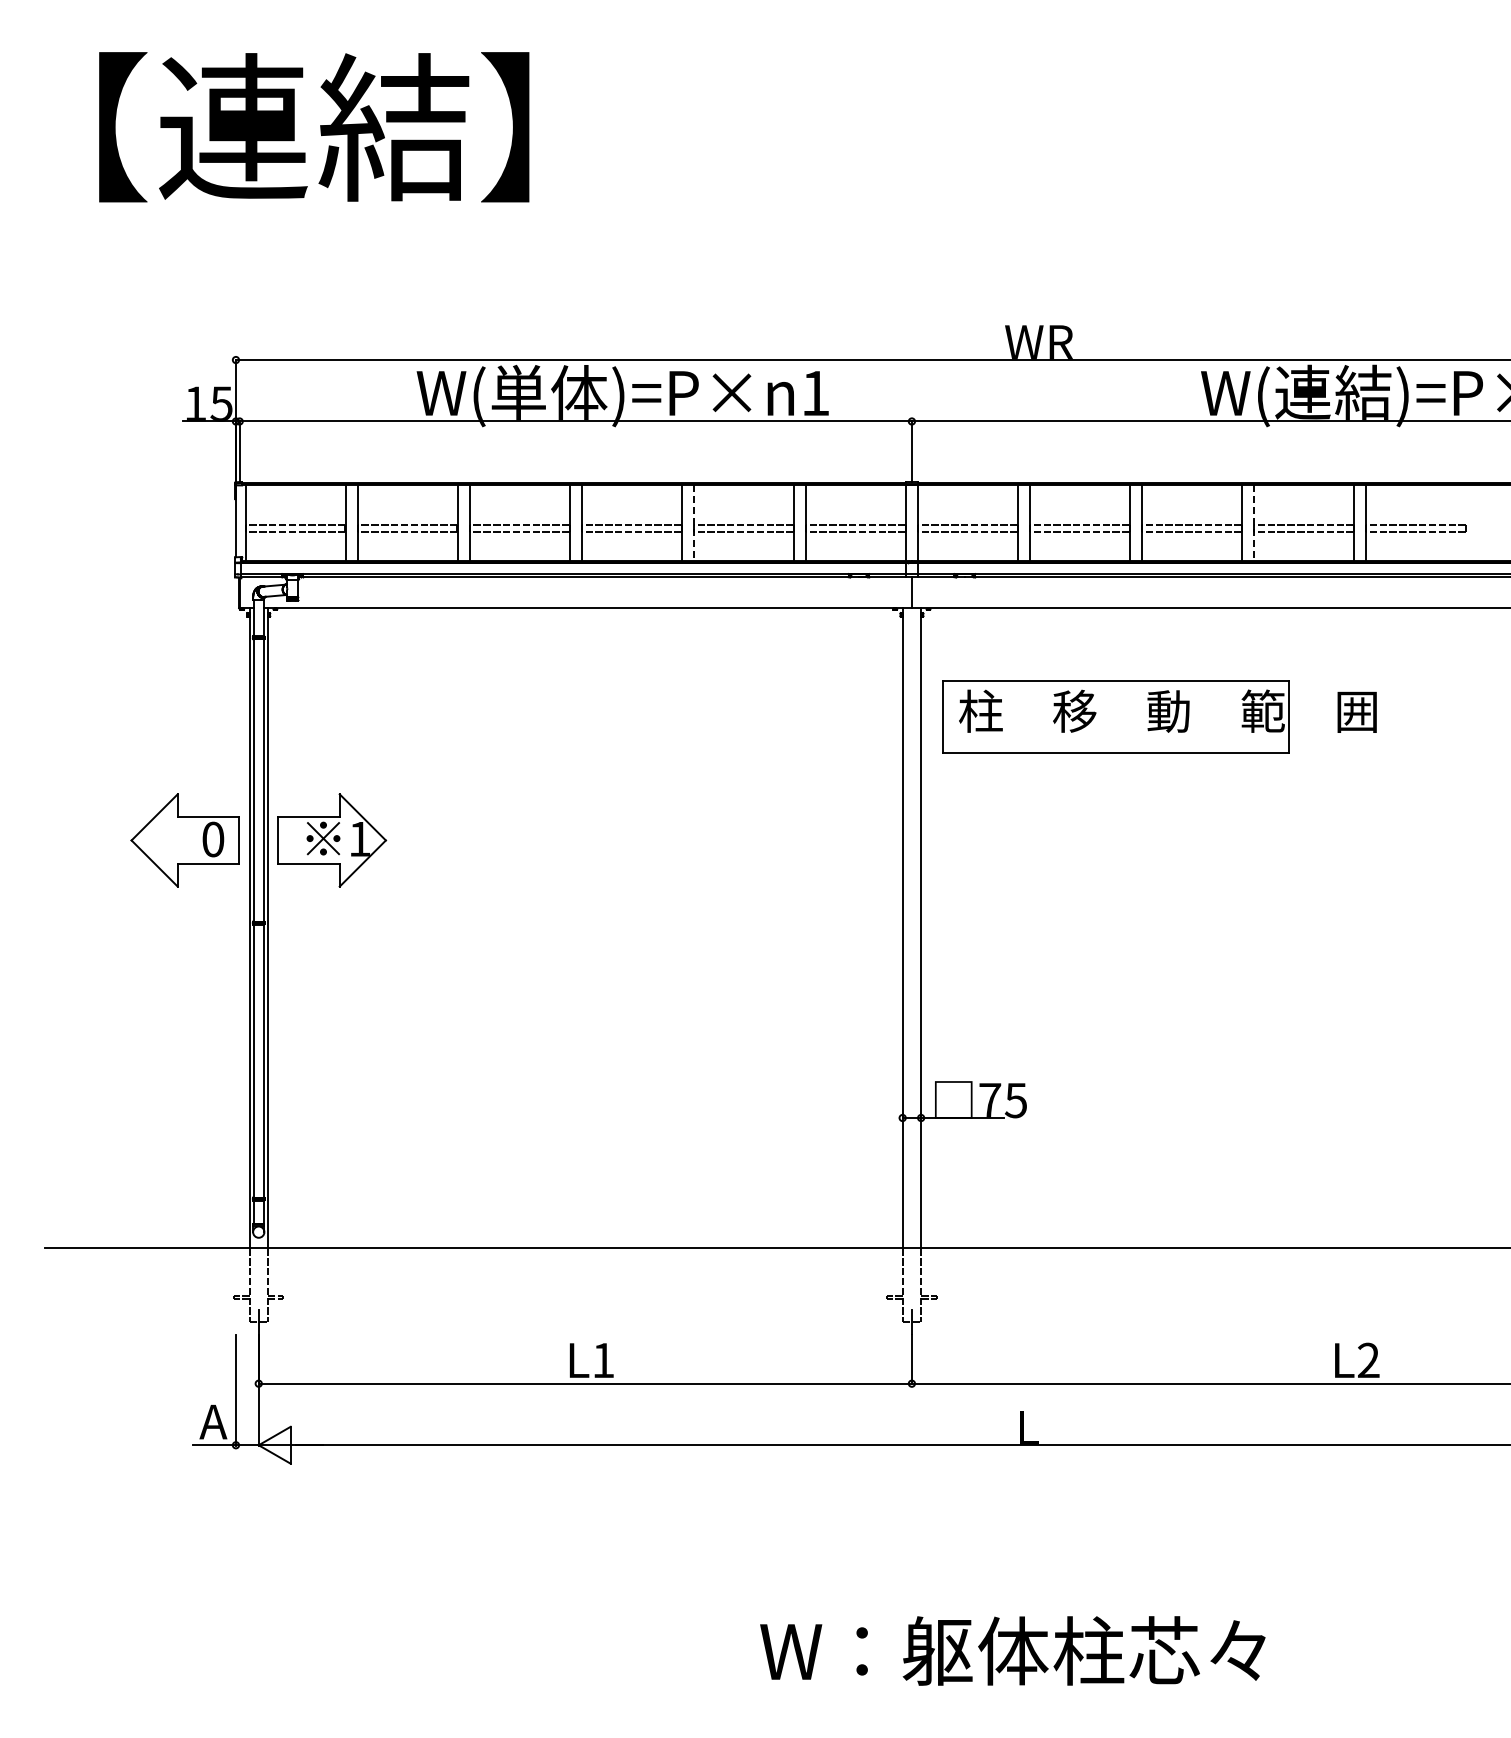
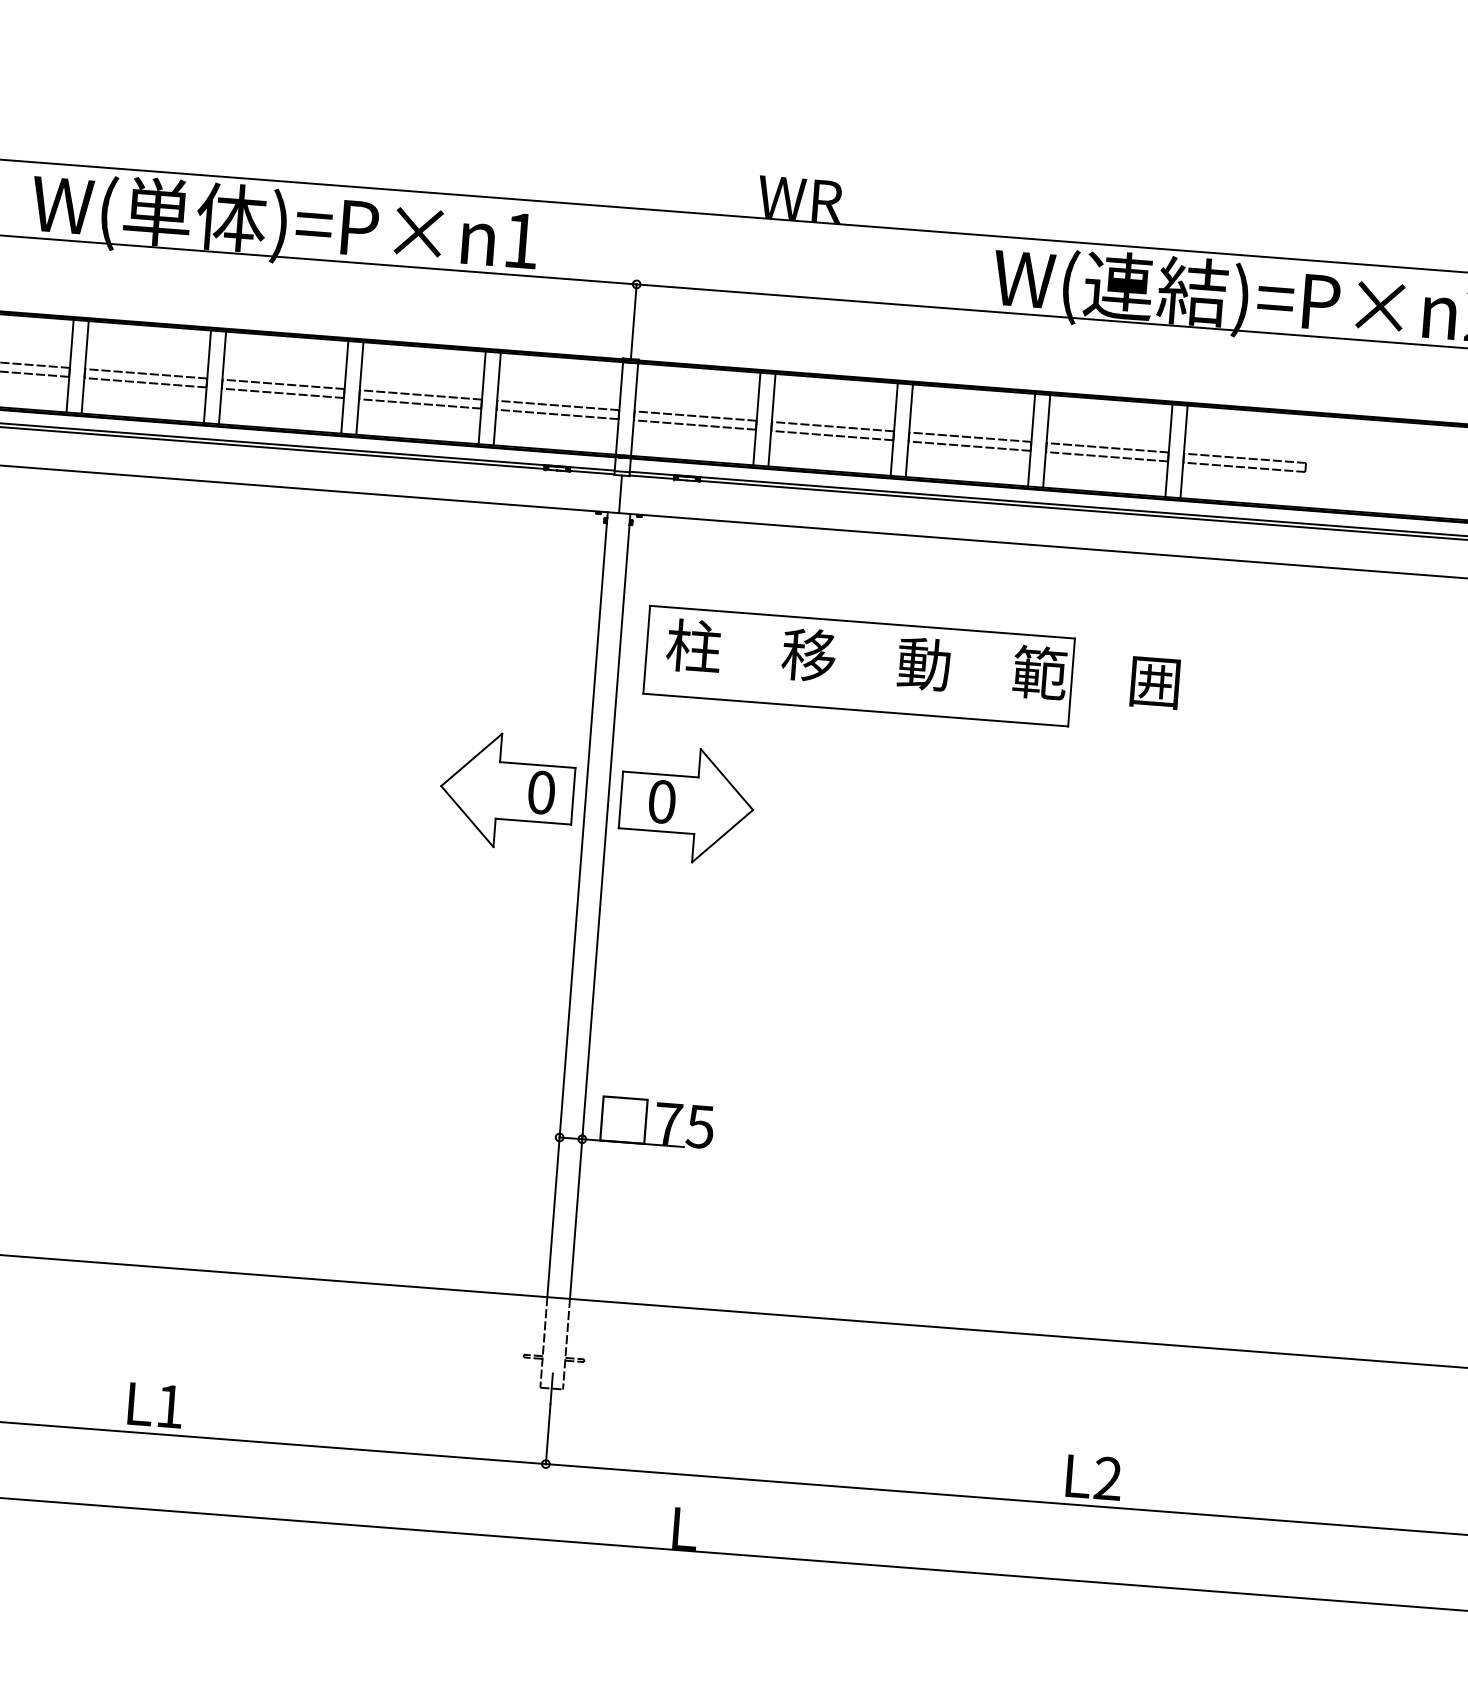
line: (693, 523) -> (359, 388), dashed -> solid
line: (1254, 523) -> (1047, 441), dashed -> solid
part: (837, 840) -> (505, 791), added
part: (985, 840) -> (687, 805), added

